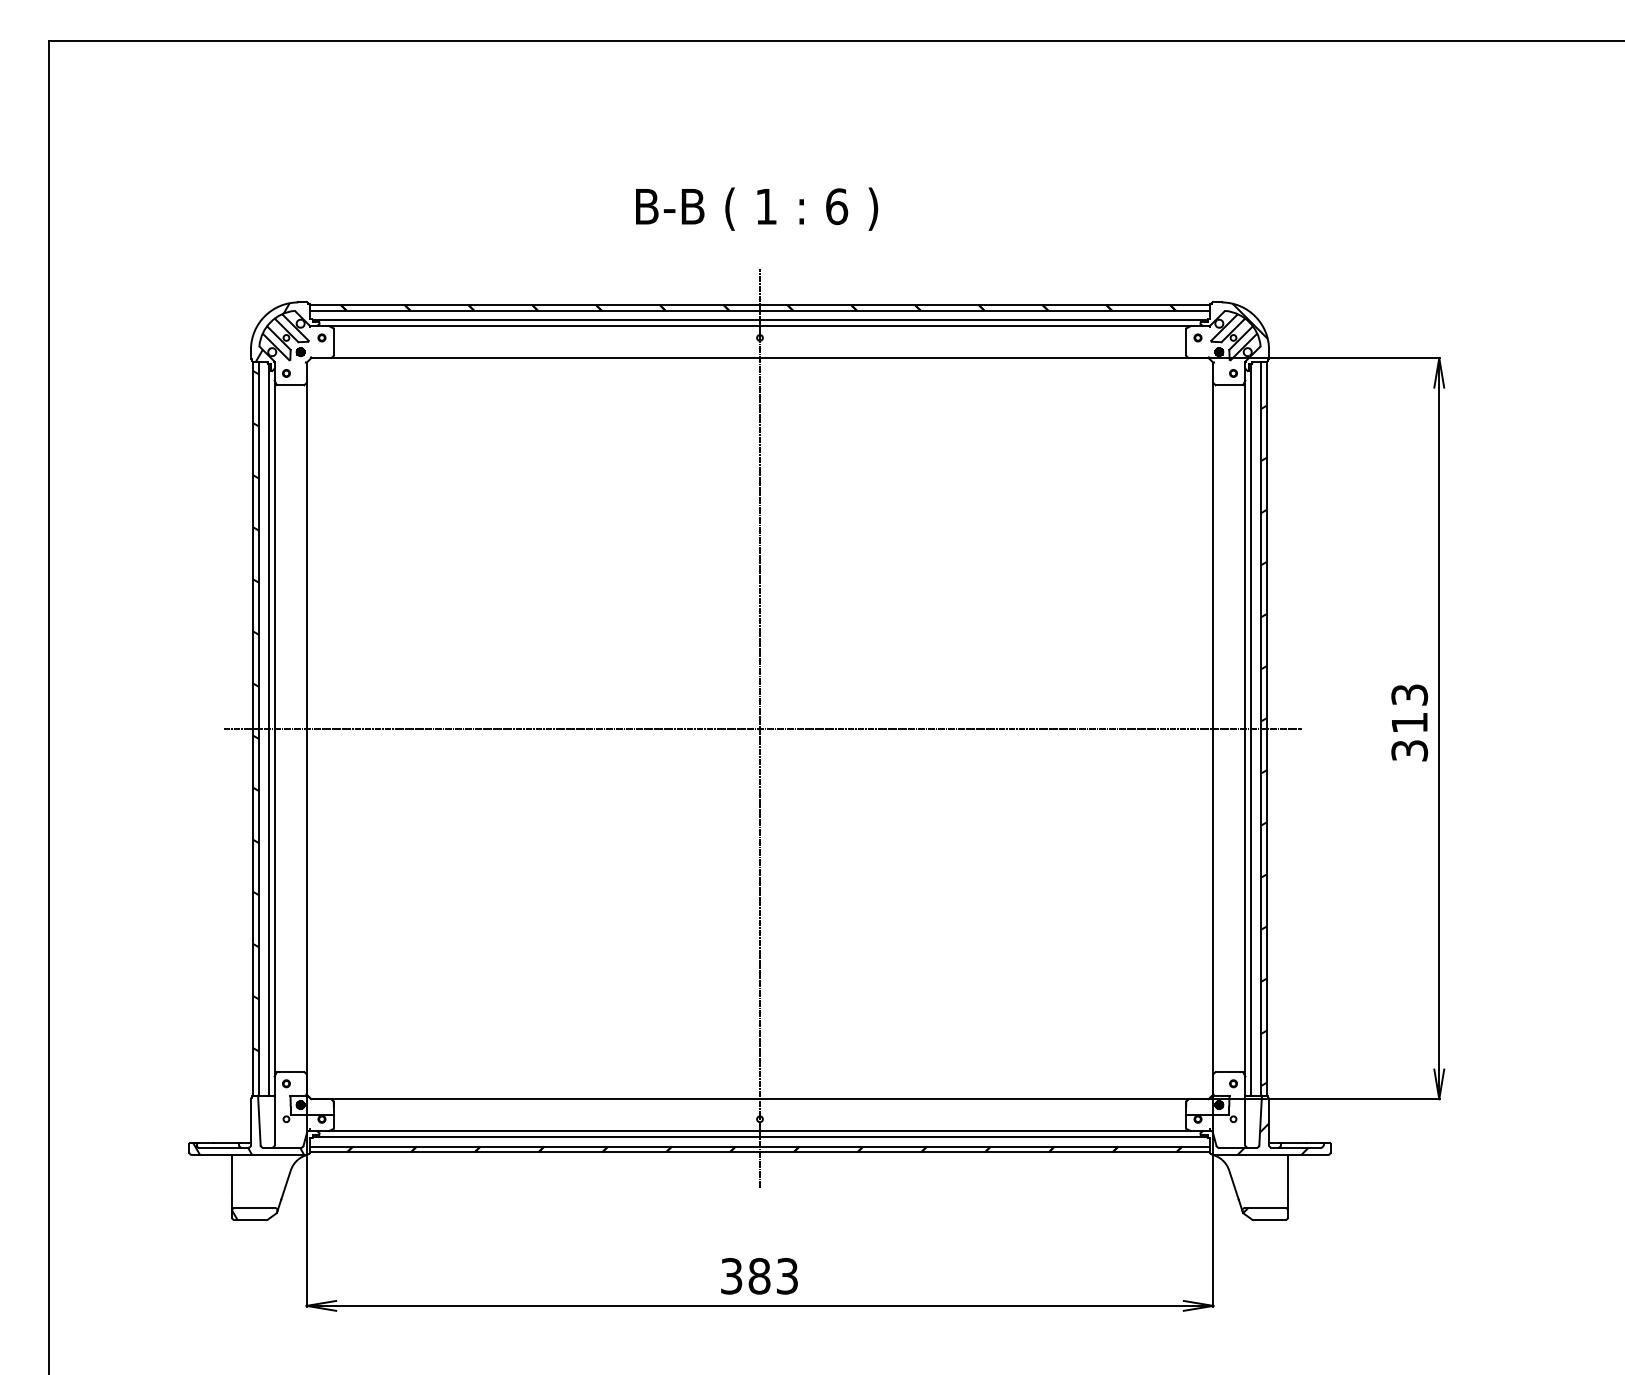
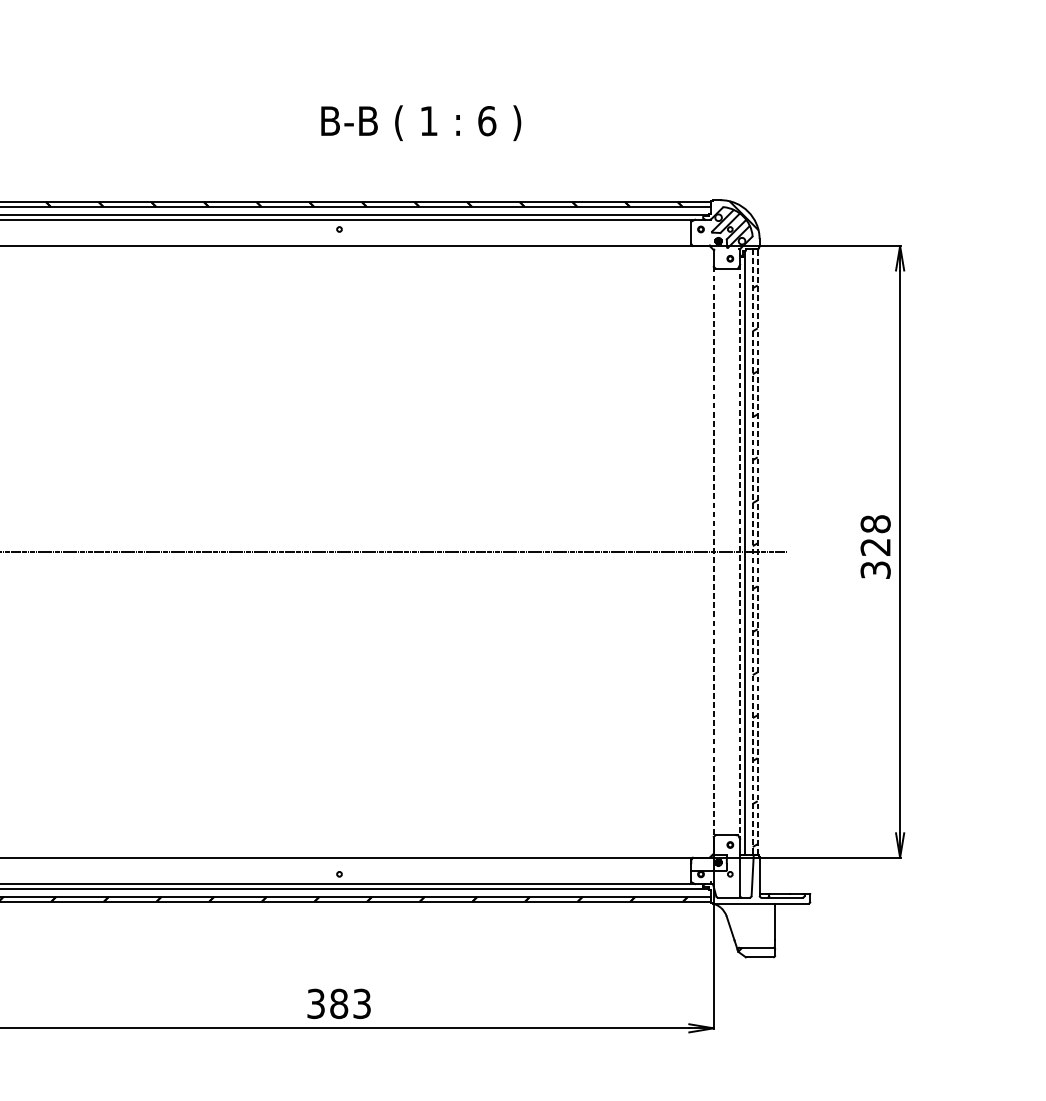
text: (757, 208) -> (421, 122), moved
text: (1409, 708) -> (875, 535), 313 -> 328
line: (760, 728) -> (339, 551), removed
line: (1213, 728) -> (713, 551), solid -> dashed
line: (1260, 728) -> (752, 551), solid -> dashed
line: (1266, 728) -> (757, 551), solid -> dashed
line: (1245, 729) -> (740, 552), solid -> dashed
hatch: (1272, 1138) -> (762, 890), removed

